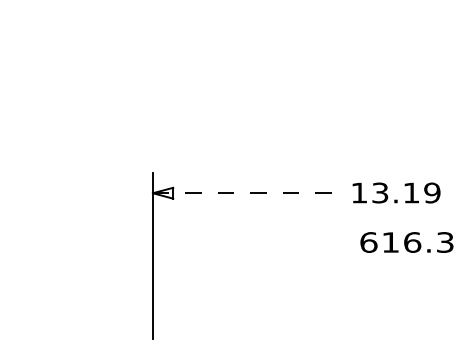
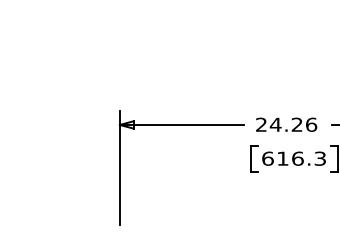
line: (244, 192) -> (182, 124), dashed -> solid
text: (395, 192) -> (286, 124), 13.19 -> 24.26
part: (349, 242) -> (254, 158), added

